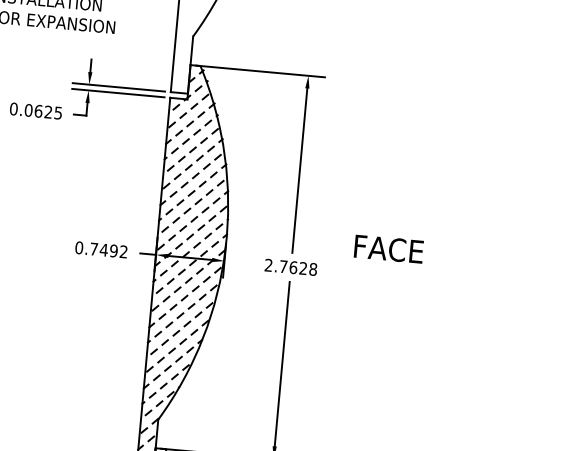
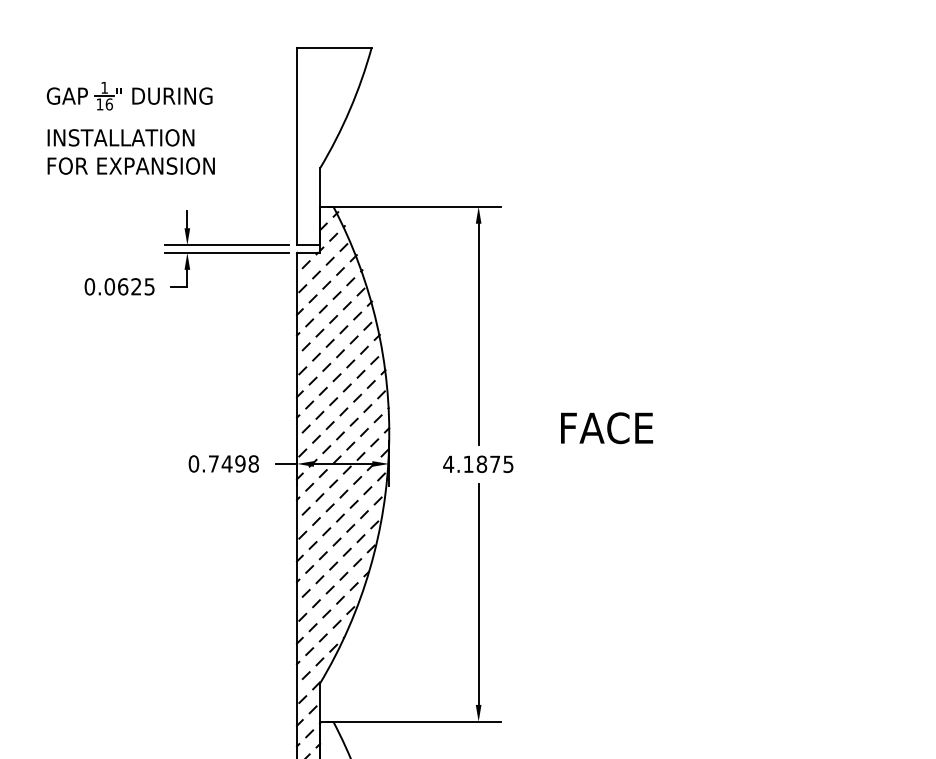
text: (123, 251) -> (253, 463), 0.7492 -> 0.7498
text: (290, 266) -> (478, 463), 2.7628 -> 4.1875

